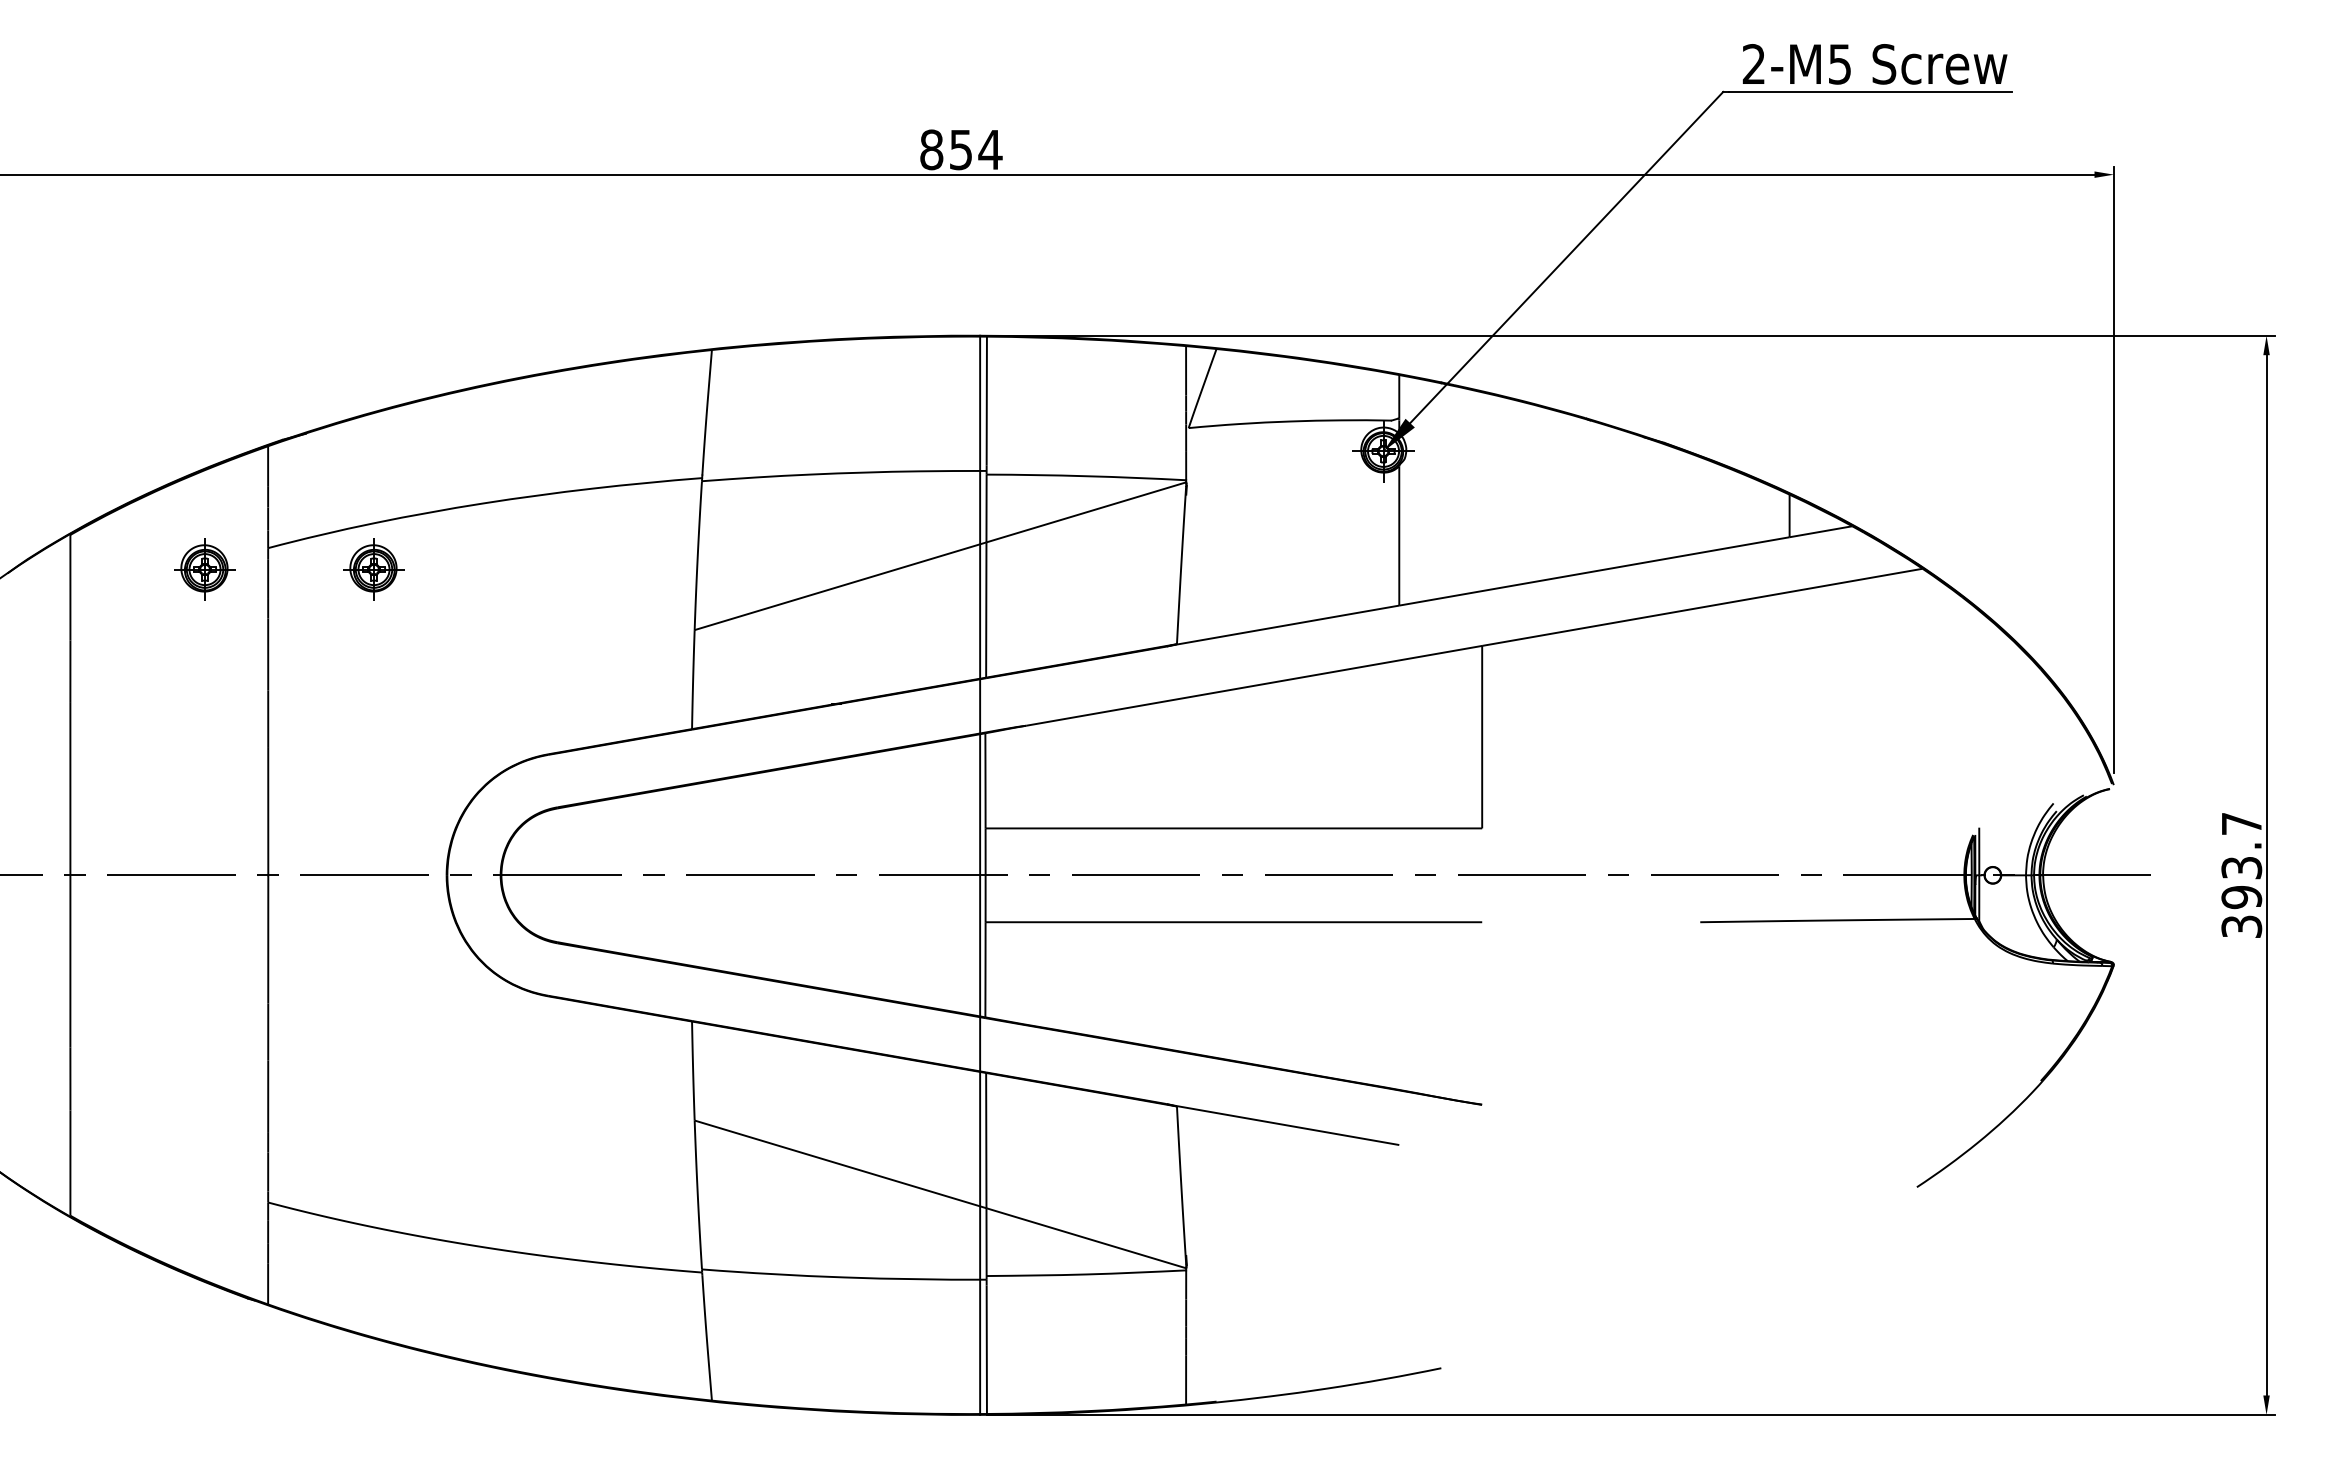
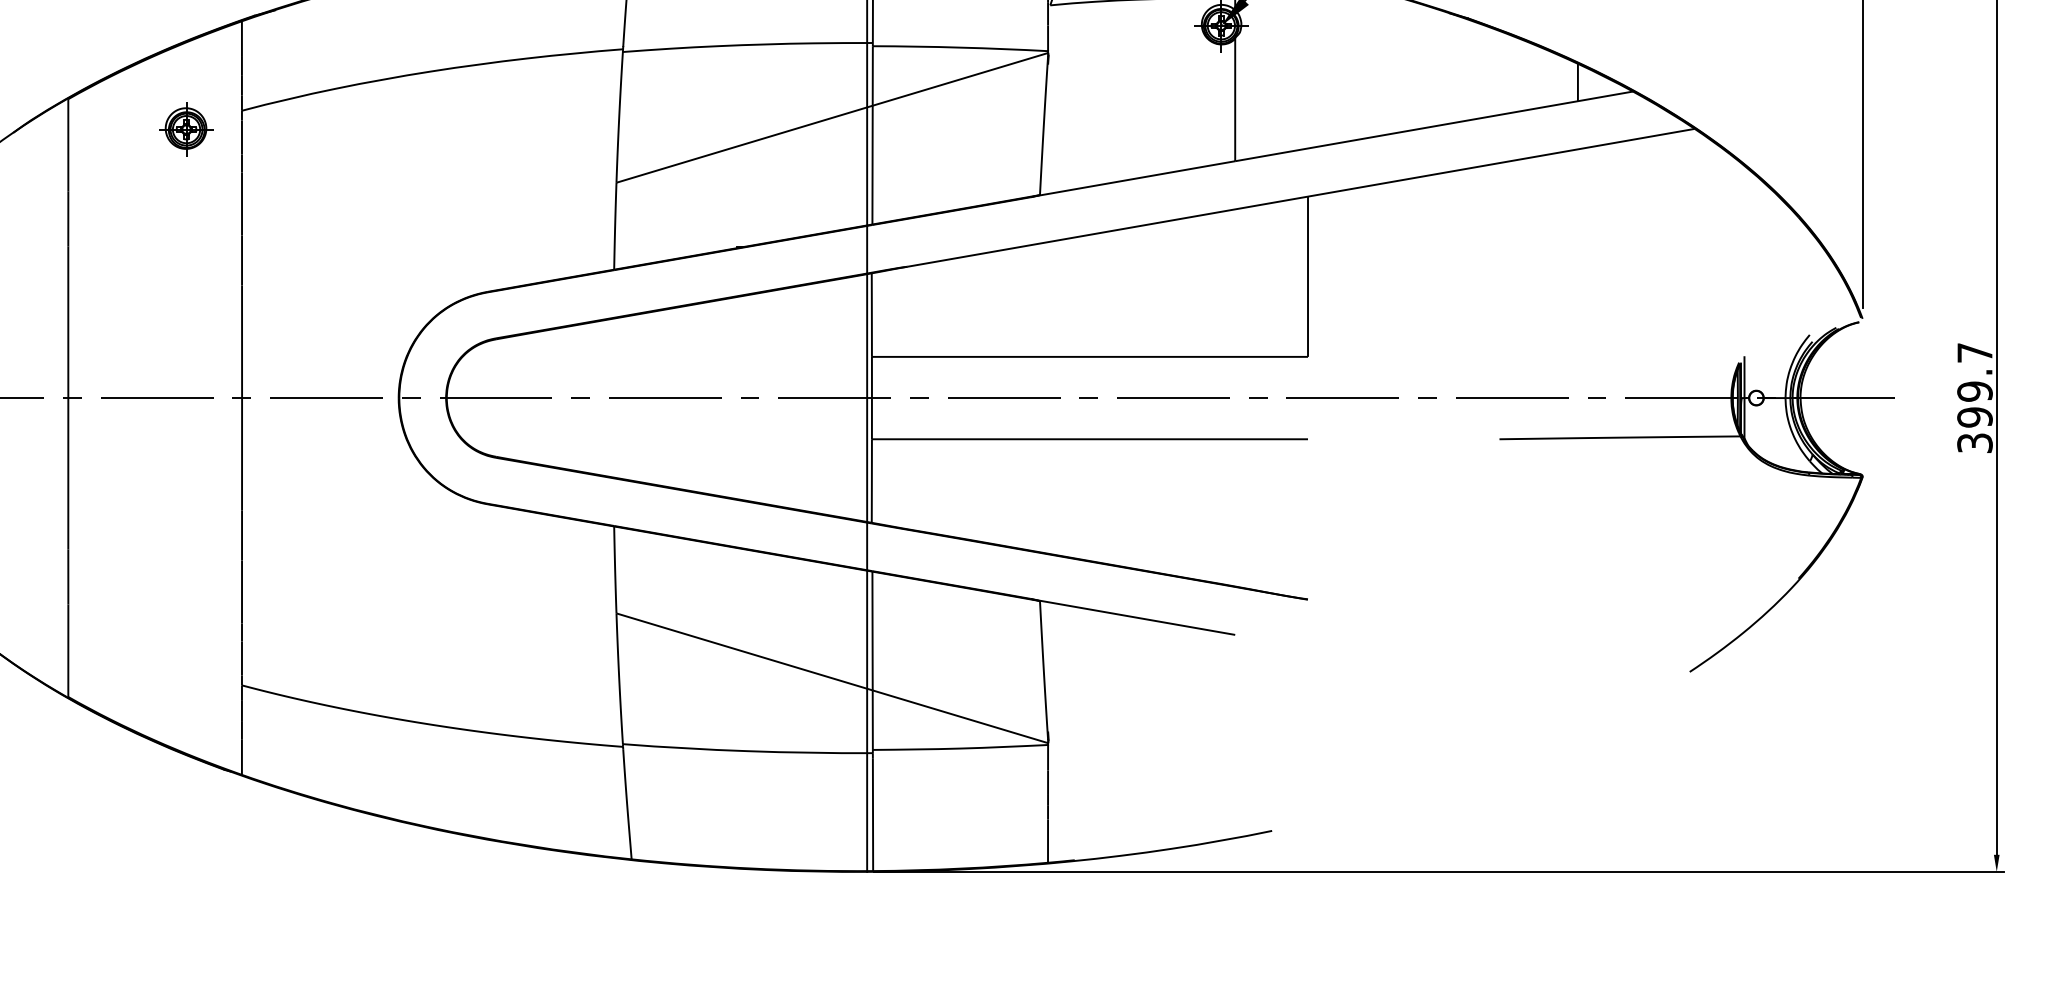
part: (373, 569) -> (334, 129), removed
text: (2241, 867) -> (1974, 391), 393.7 -> 399.7

